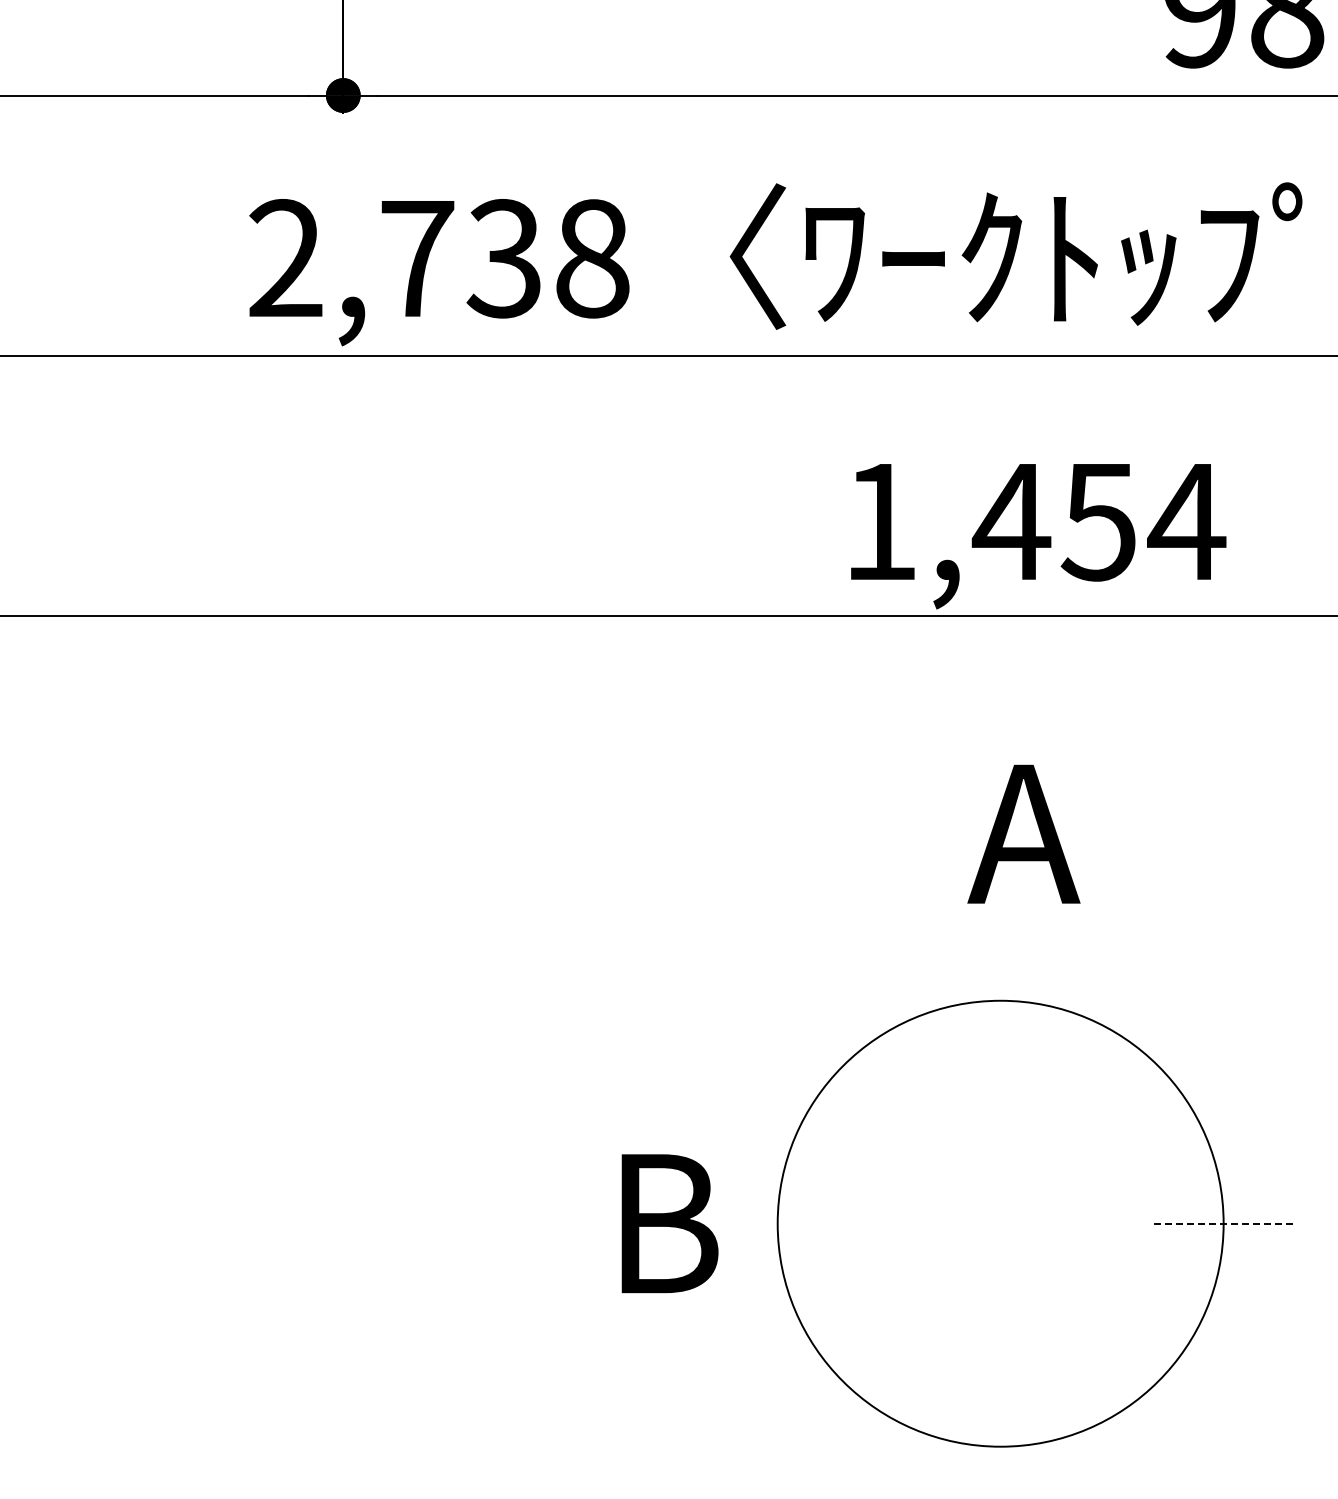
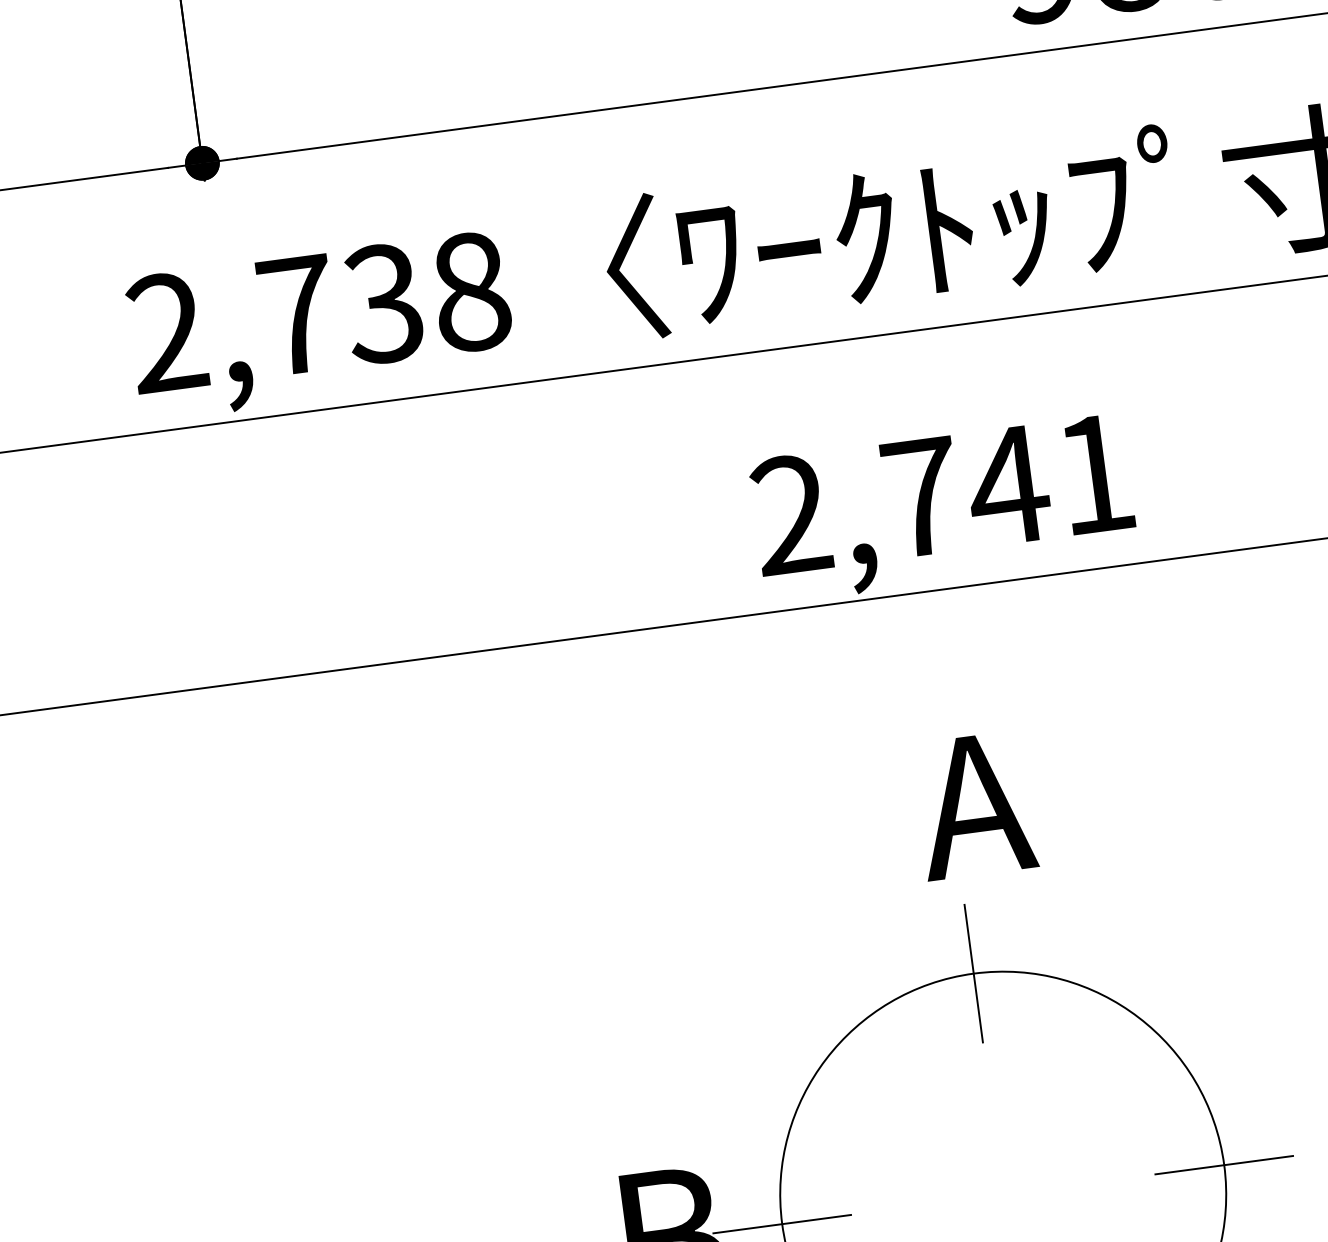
text: (1034, 521) -> (943, 494), 1,454 -> 2,741
line: (1000, 1000) -> (973, 973), added
line: (777, 1223) -> (781, 1223), added
line: (1224, 1223) -> (1225, 1164), dashed -> solid

